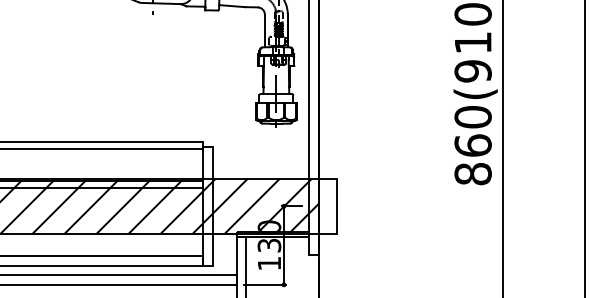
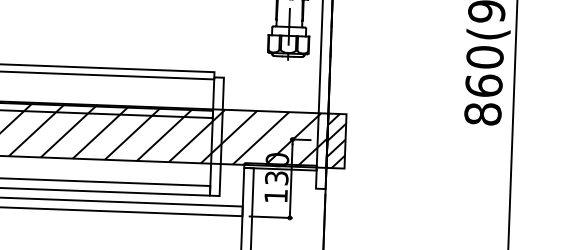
hatch: (327, 206) -> (336, 141), added

